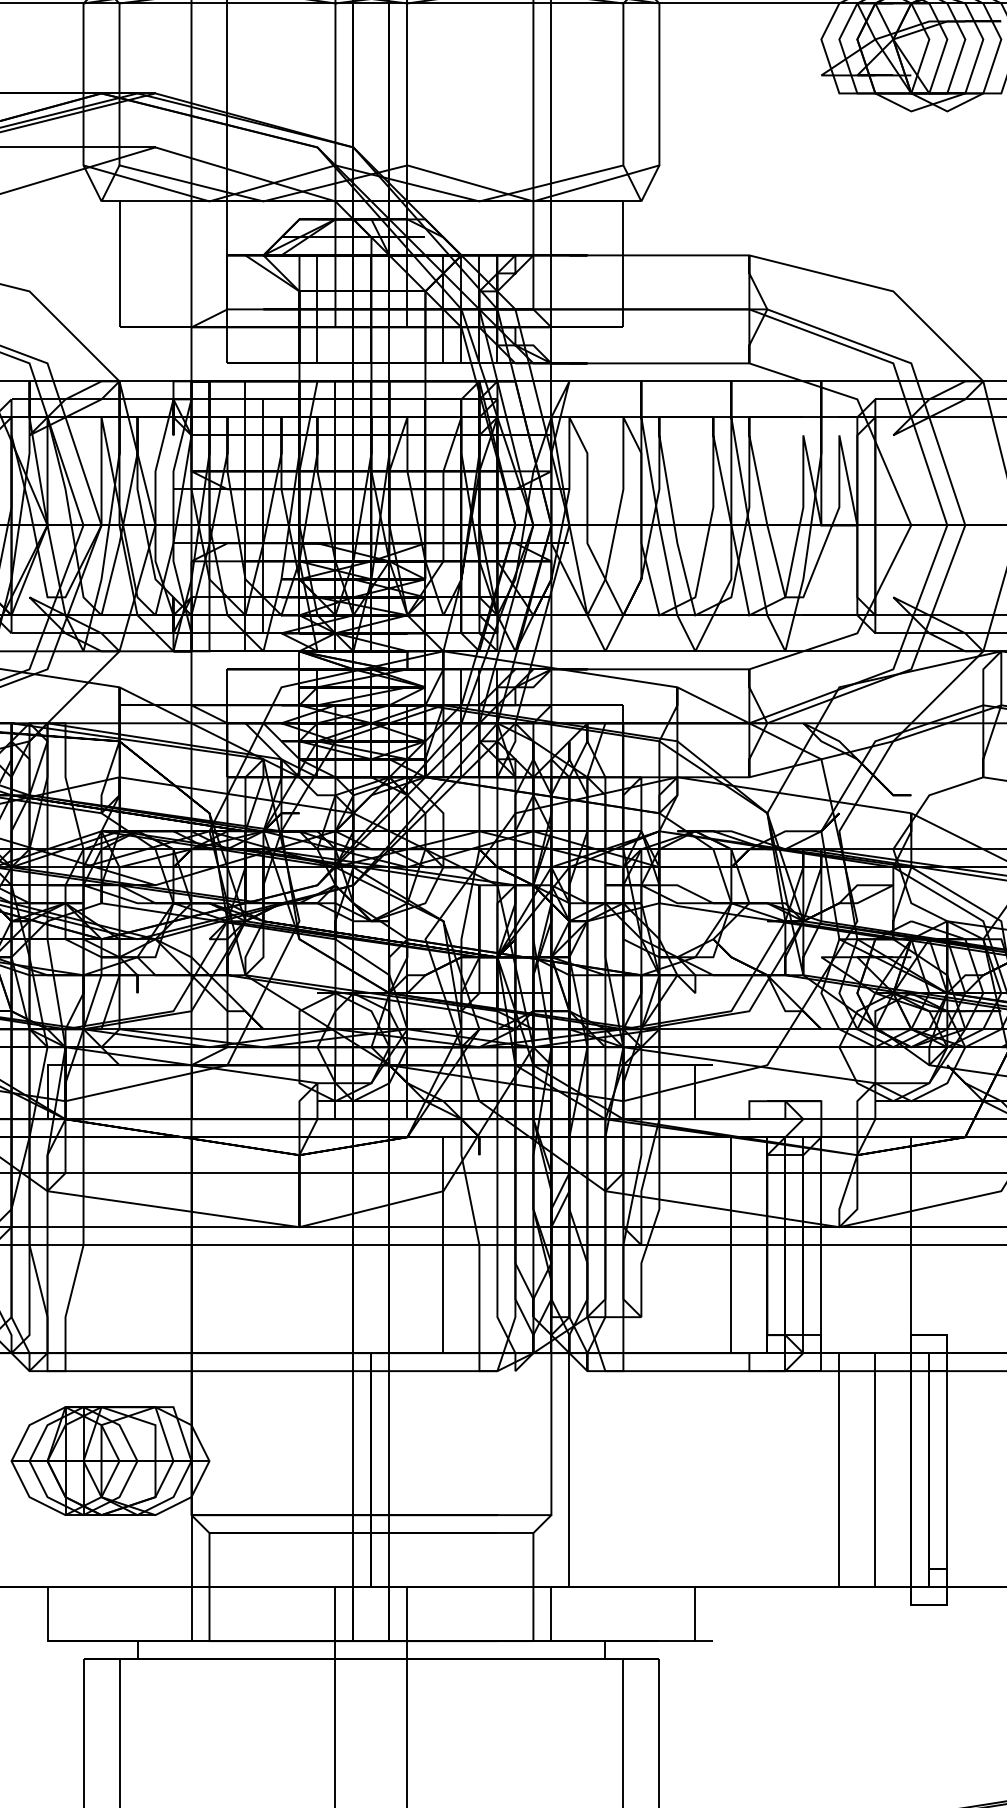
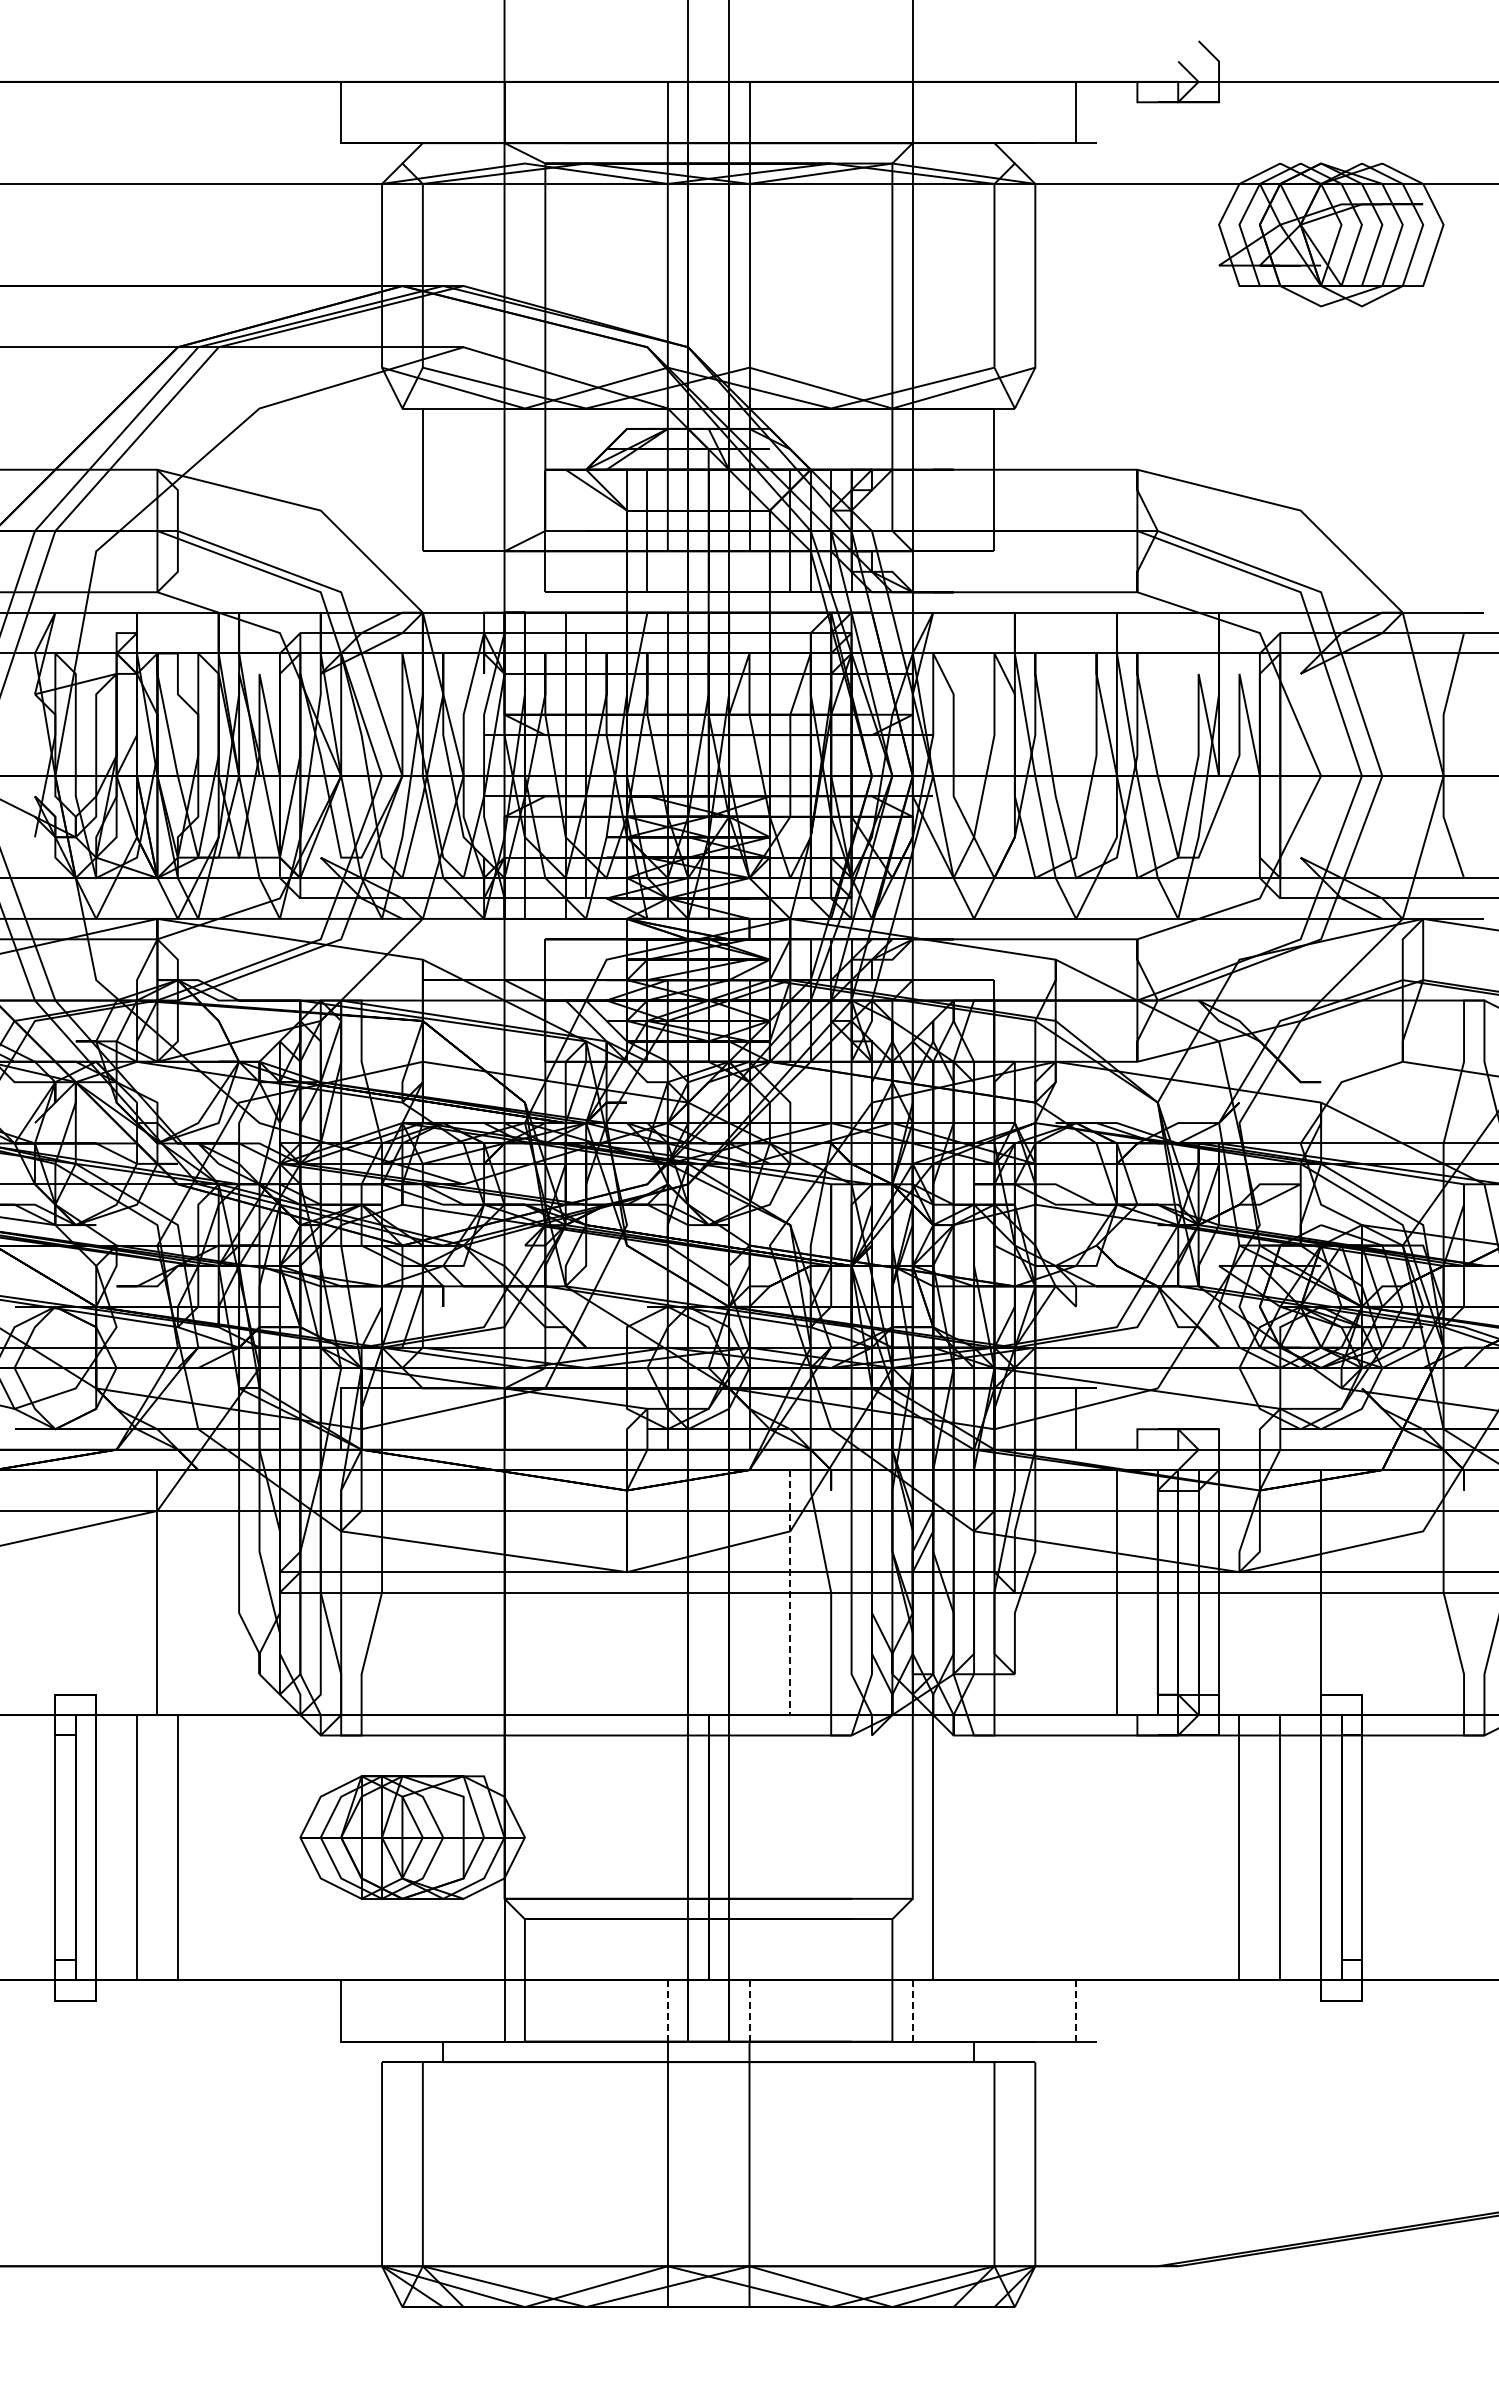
line: (443, 1245) -> (790, 1593), solid -> dashed
line: (335, 1614) -> (667, 2011), solid -> dashed
line: (407, 1614) -> (749, 2011), solid -> dashed
line: (551, 1614) -> (912, 2011), solid -> dashed
line: (695, 1614) -> (1076, 2011), solid -> dashed

